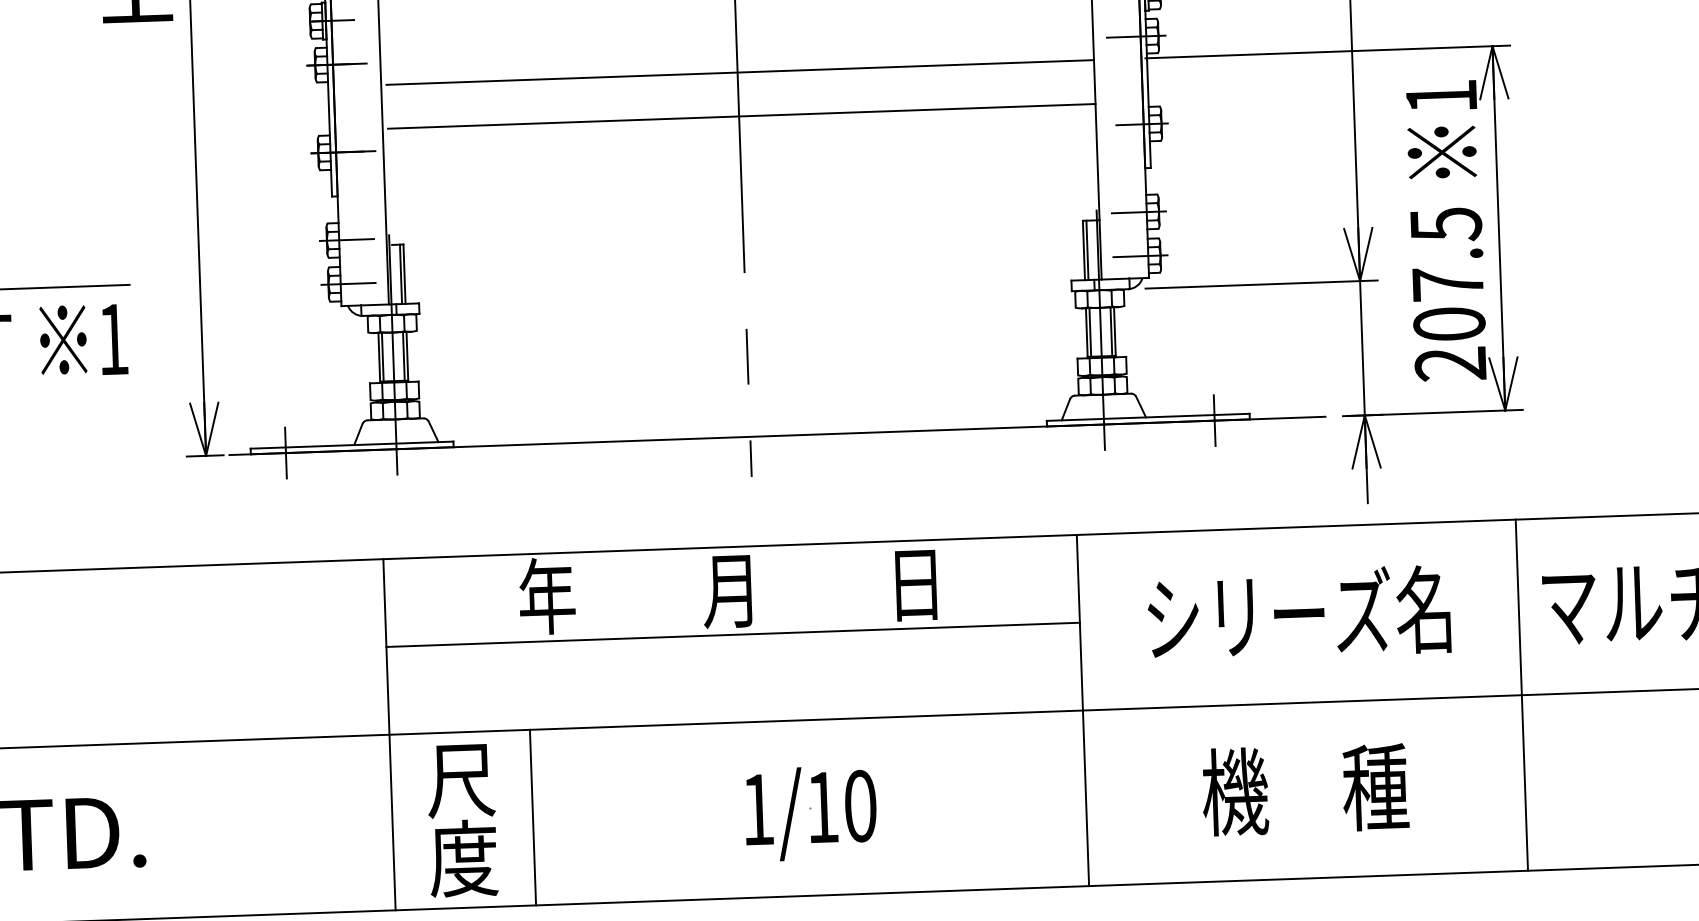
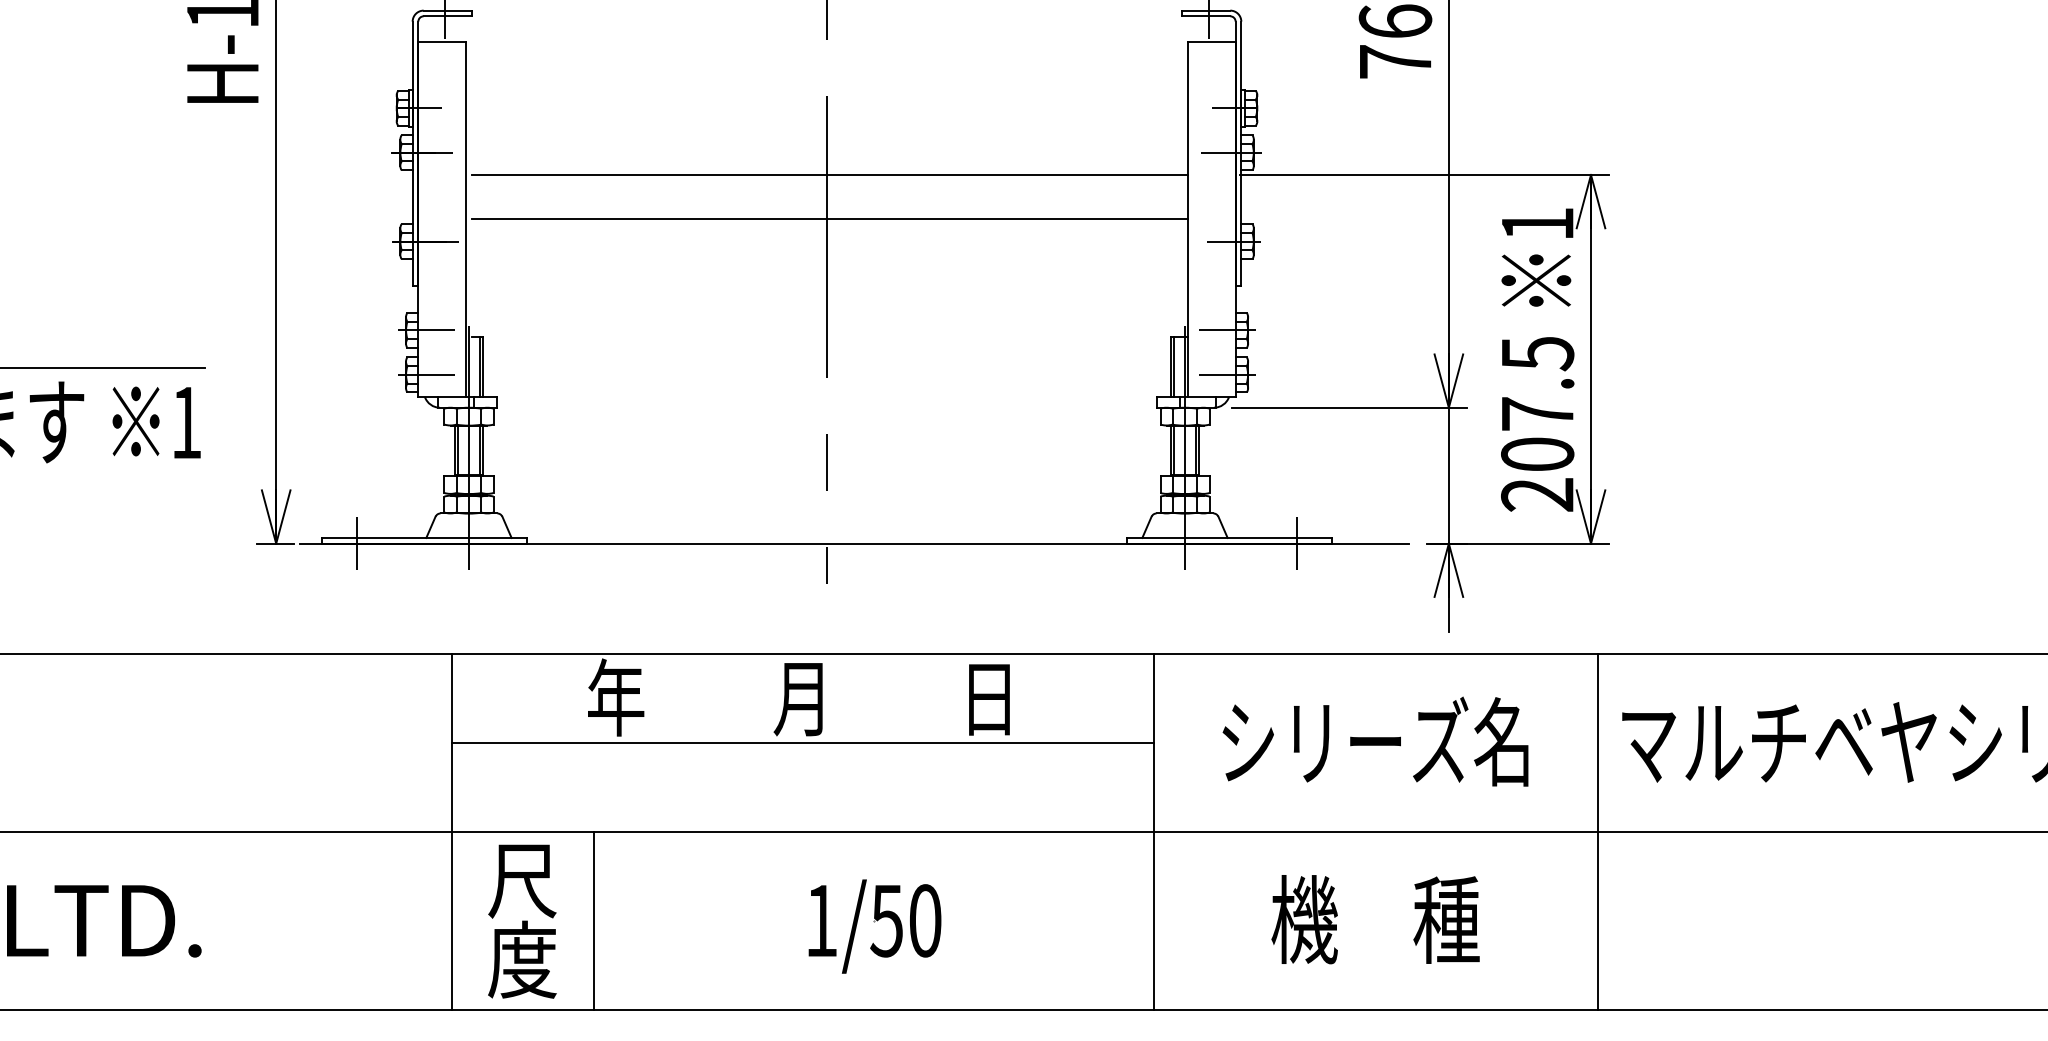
text: (822, 808) -> (886, 921), 1/10 -> 1/50

